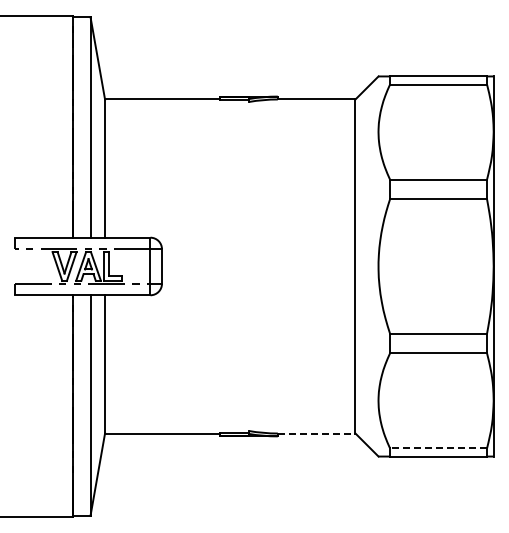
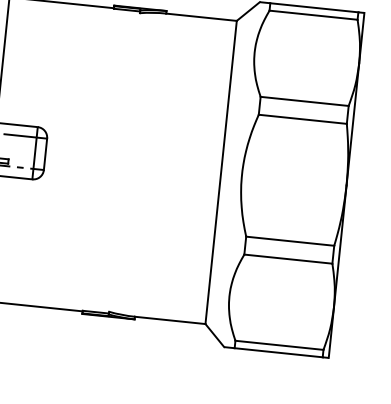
line: (316, 433) -> (170, 320), dashed -> solid
line: (438, 448) -> (279, 345), dashed -> solid

